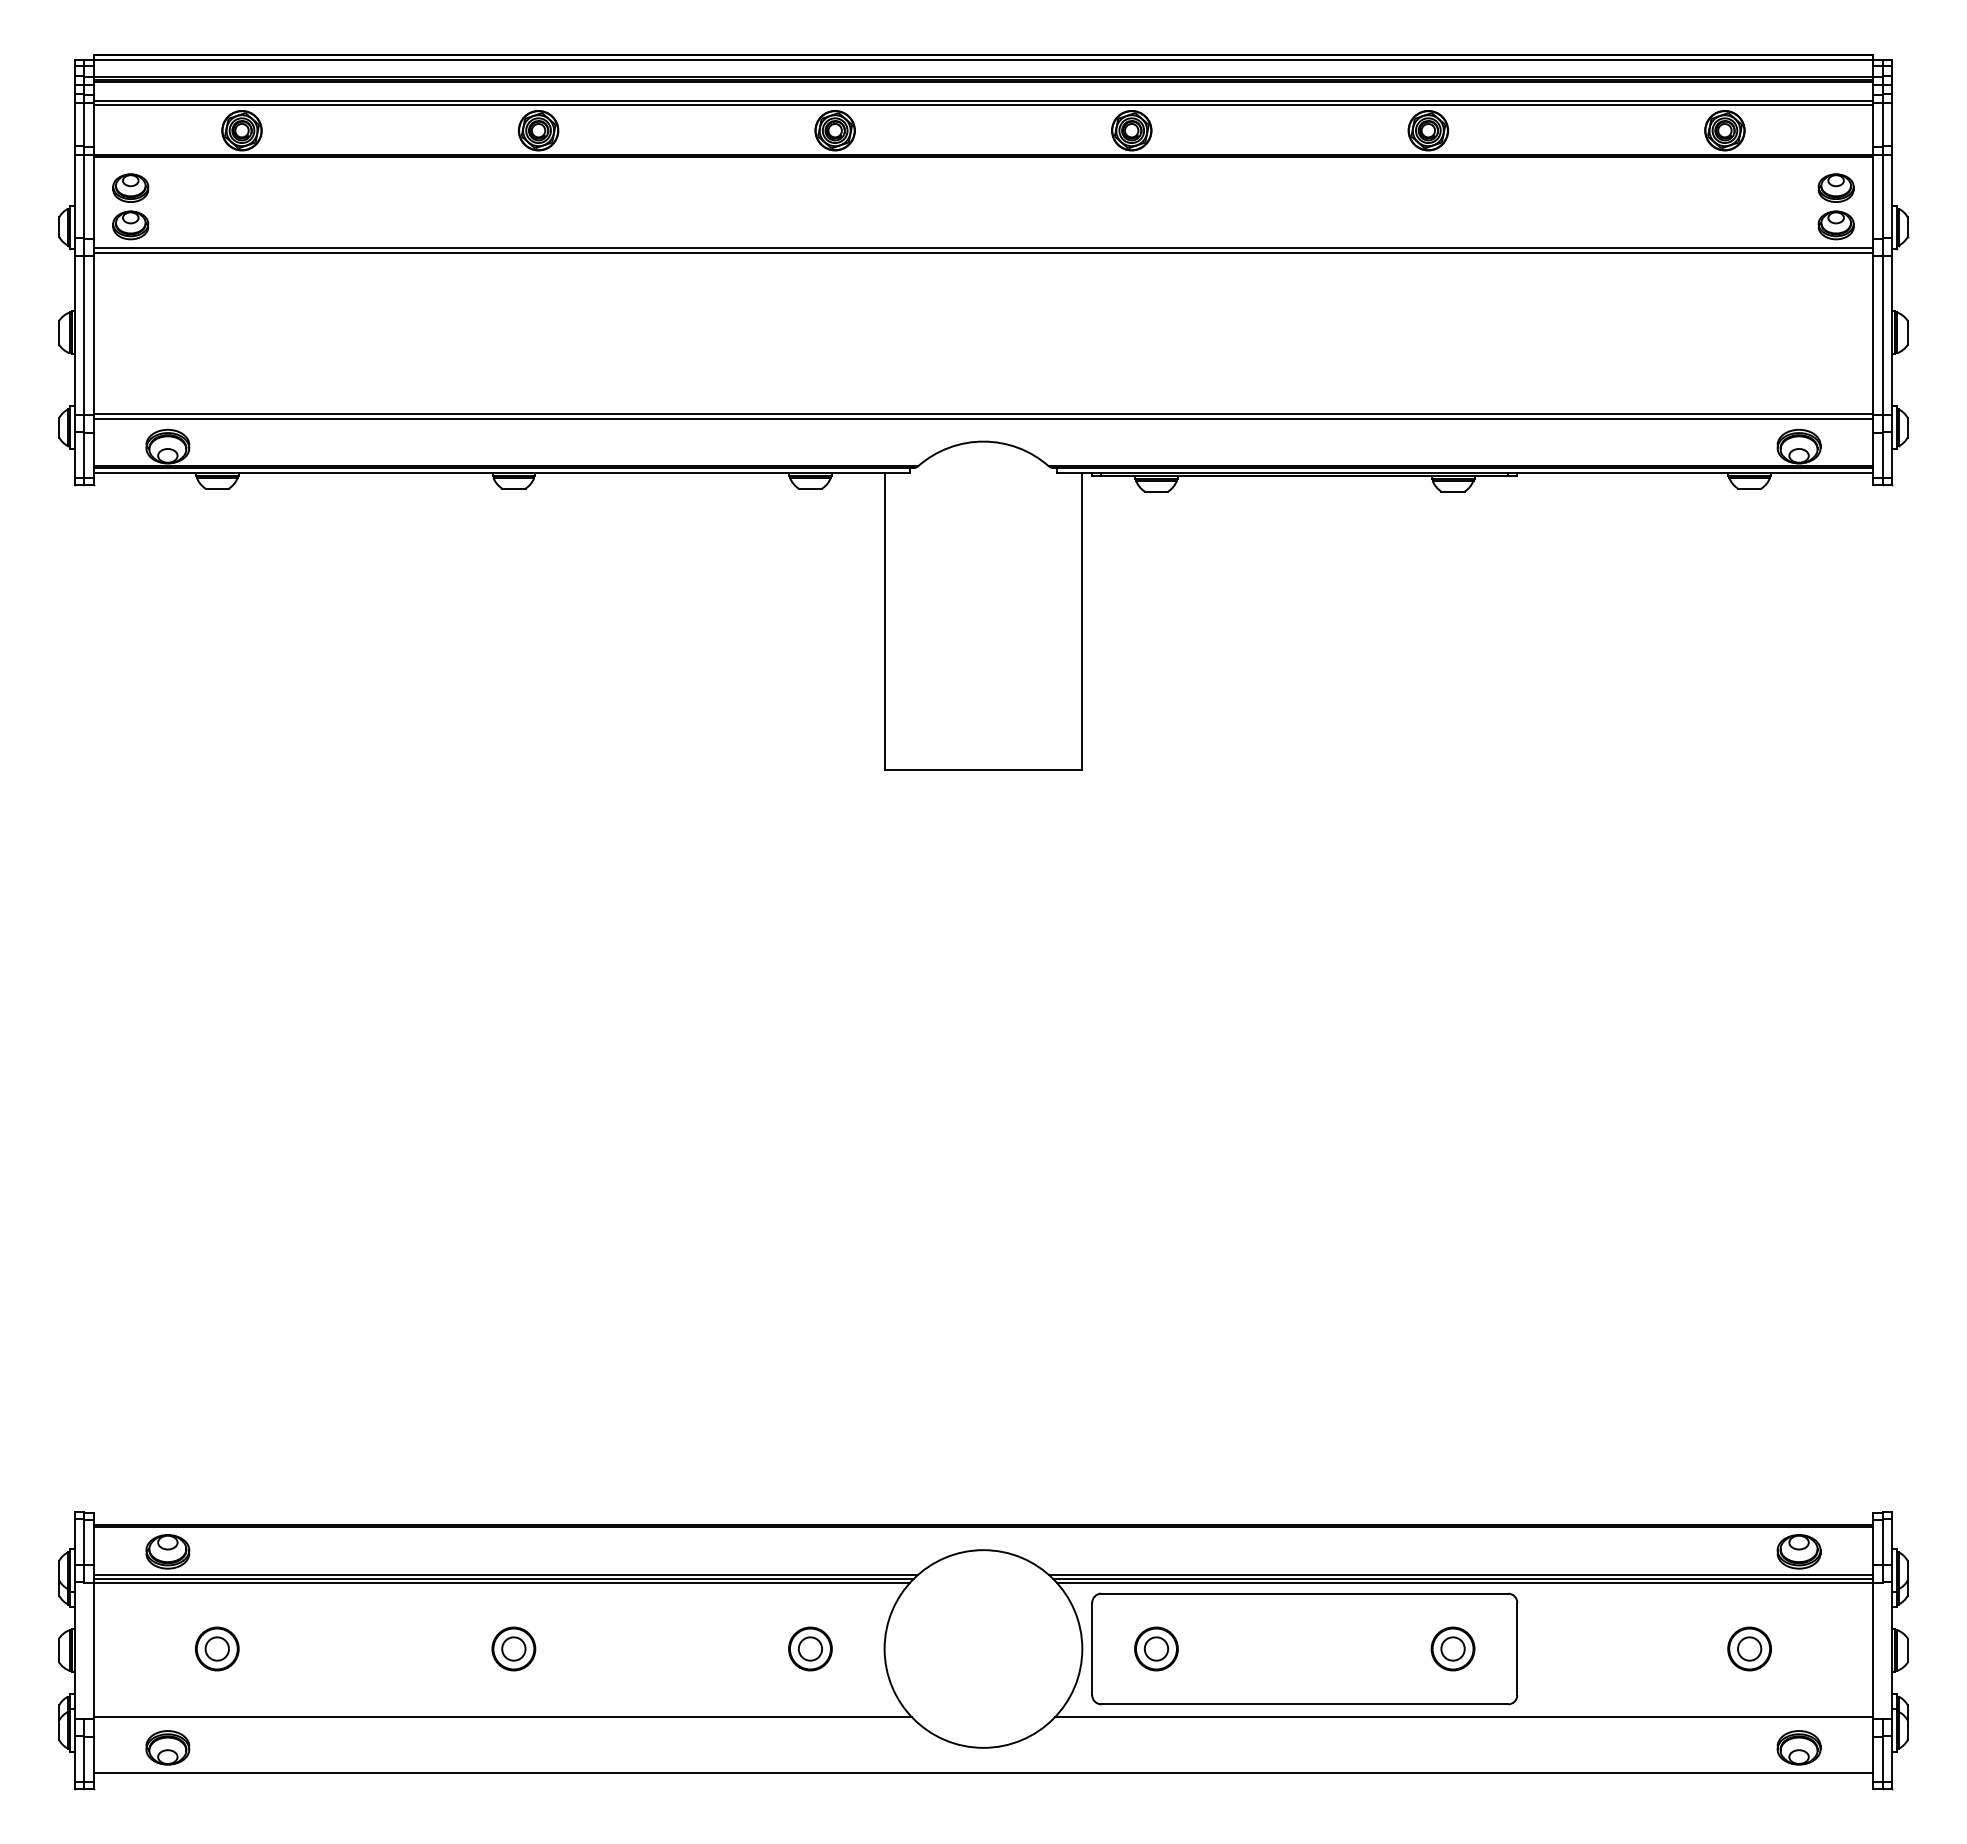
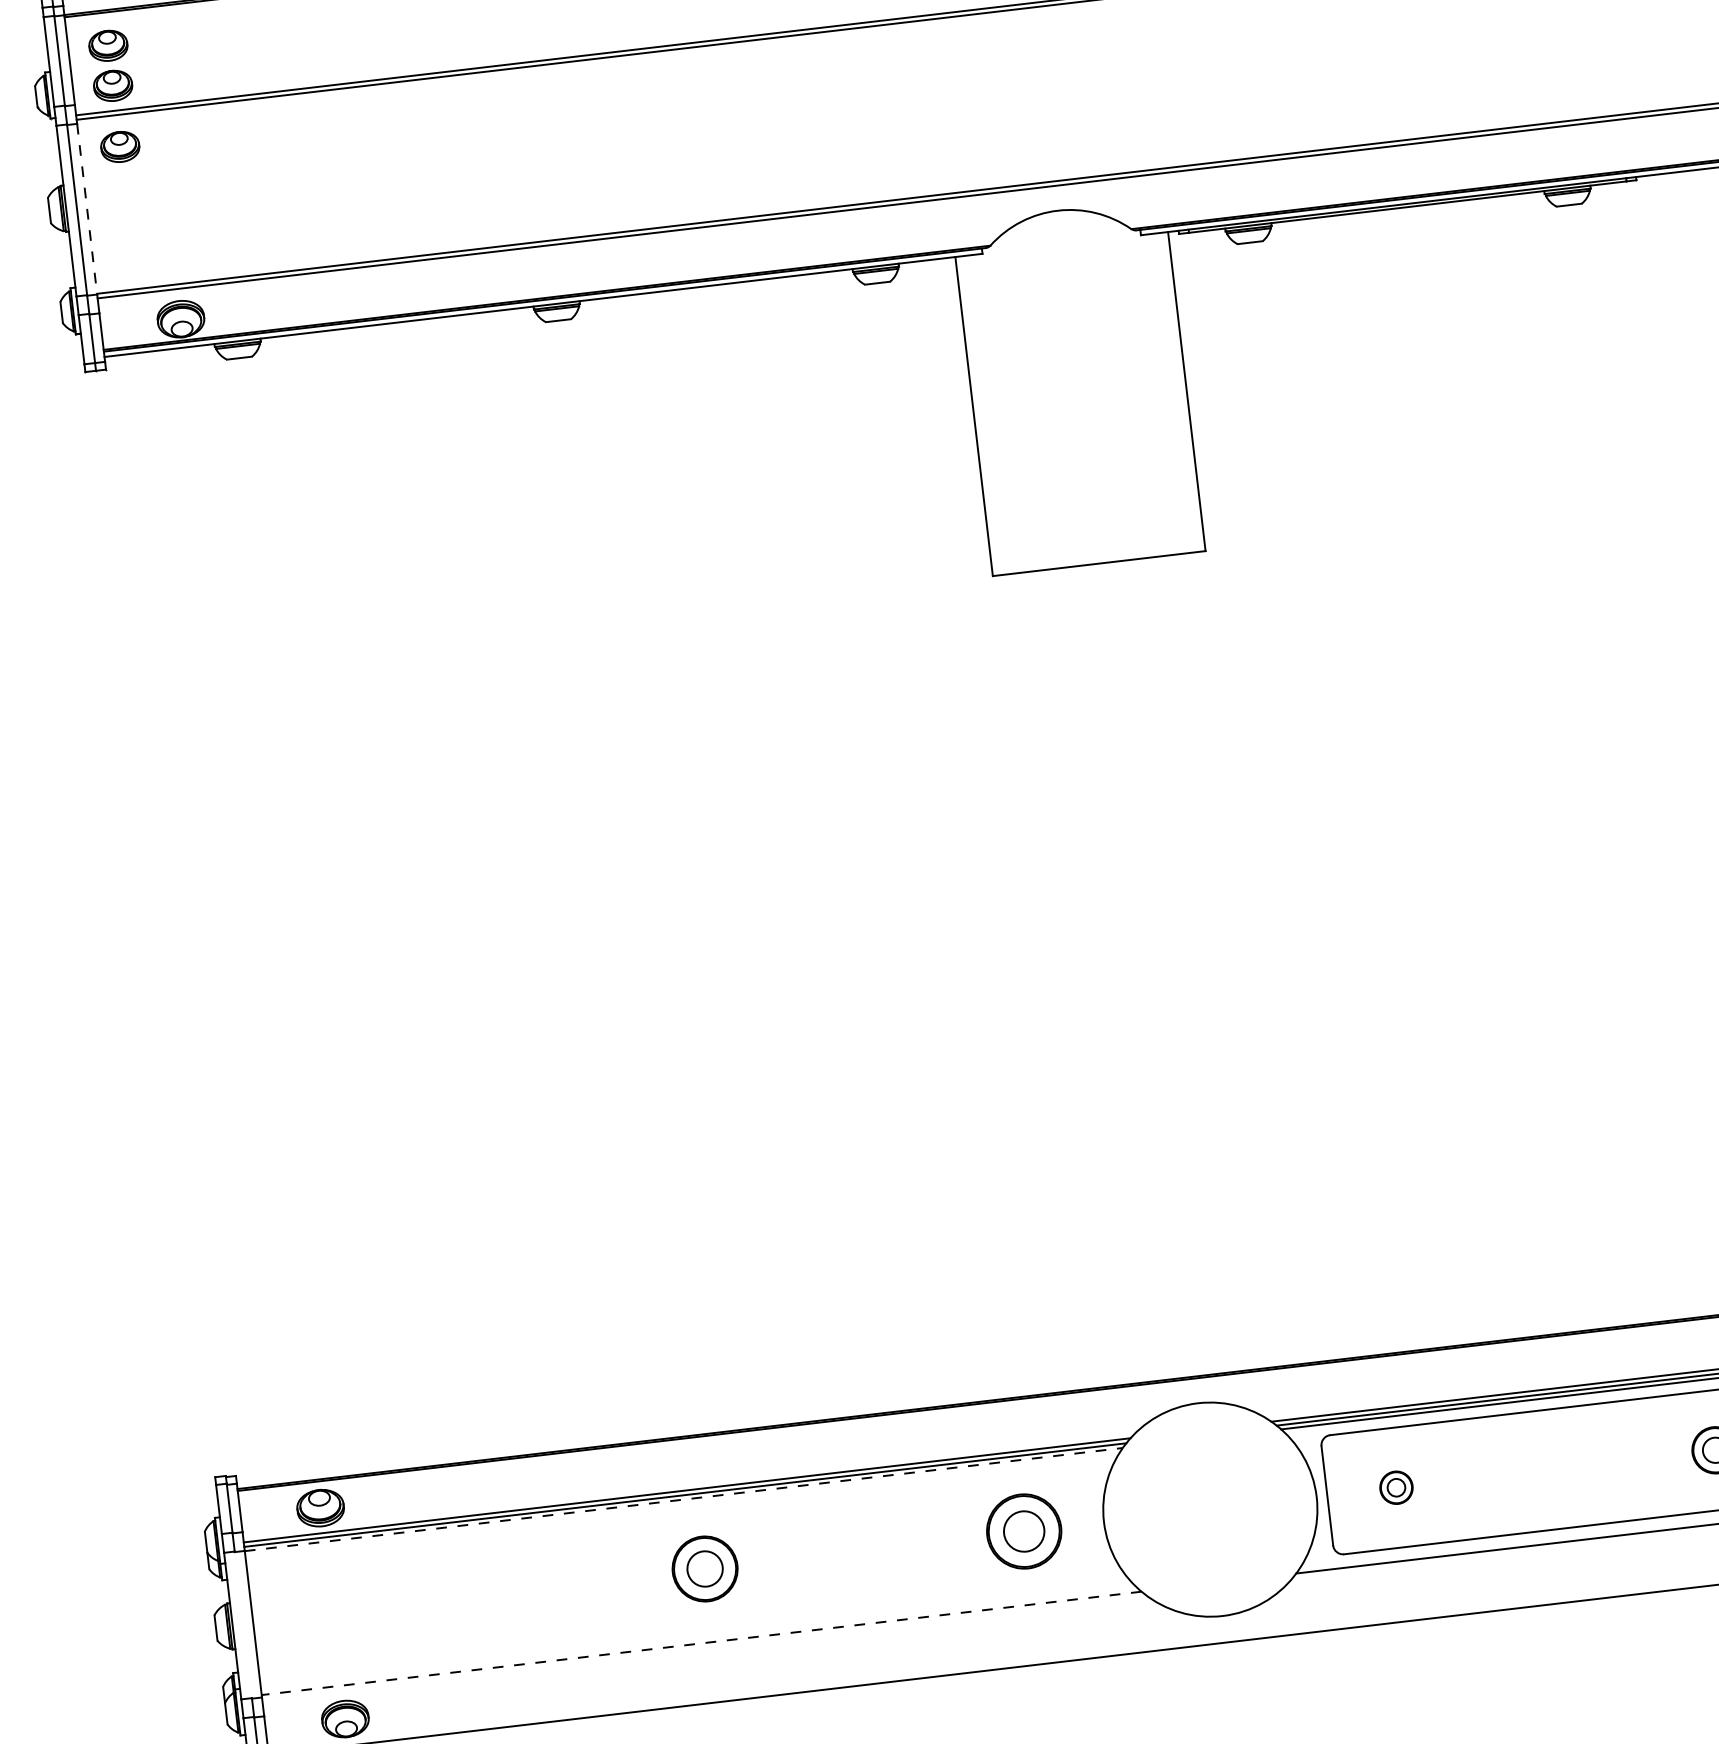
part: (130, 281) -> (119, 146), added
line: (93, 336) -> (87, 210), solid -> dashed
line: (502, 1583) -> (684, 1499), solid -> dashed
part: (217, 1648) -> (386, 1605), removed
part: (513, 1648) -> (704, 1568), size x1.4
part: (810, 1648) -> (1024, 1530), size x1.6
part: (1156, 1648) -> (1396, 1487), size x0.7
line: (502, 1716) -> (701, 1643), solid -> dashed

